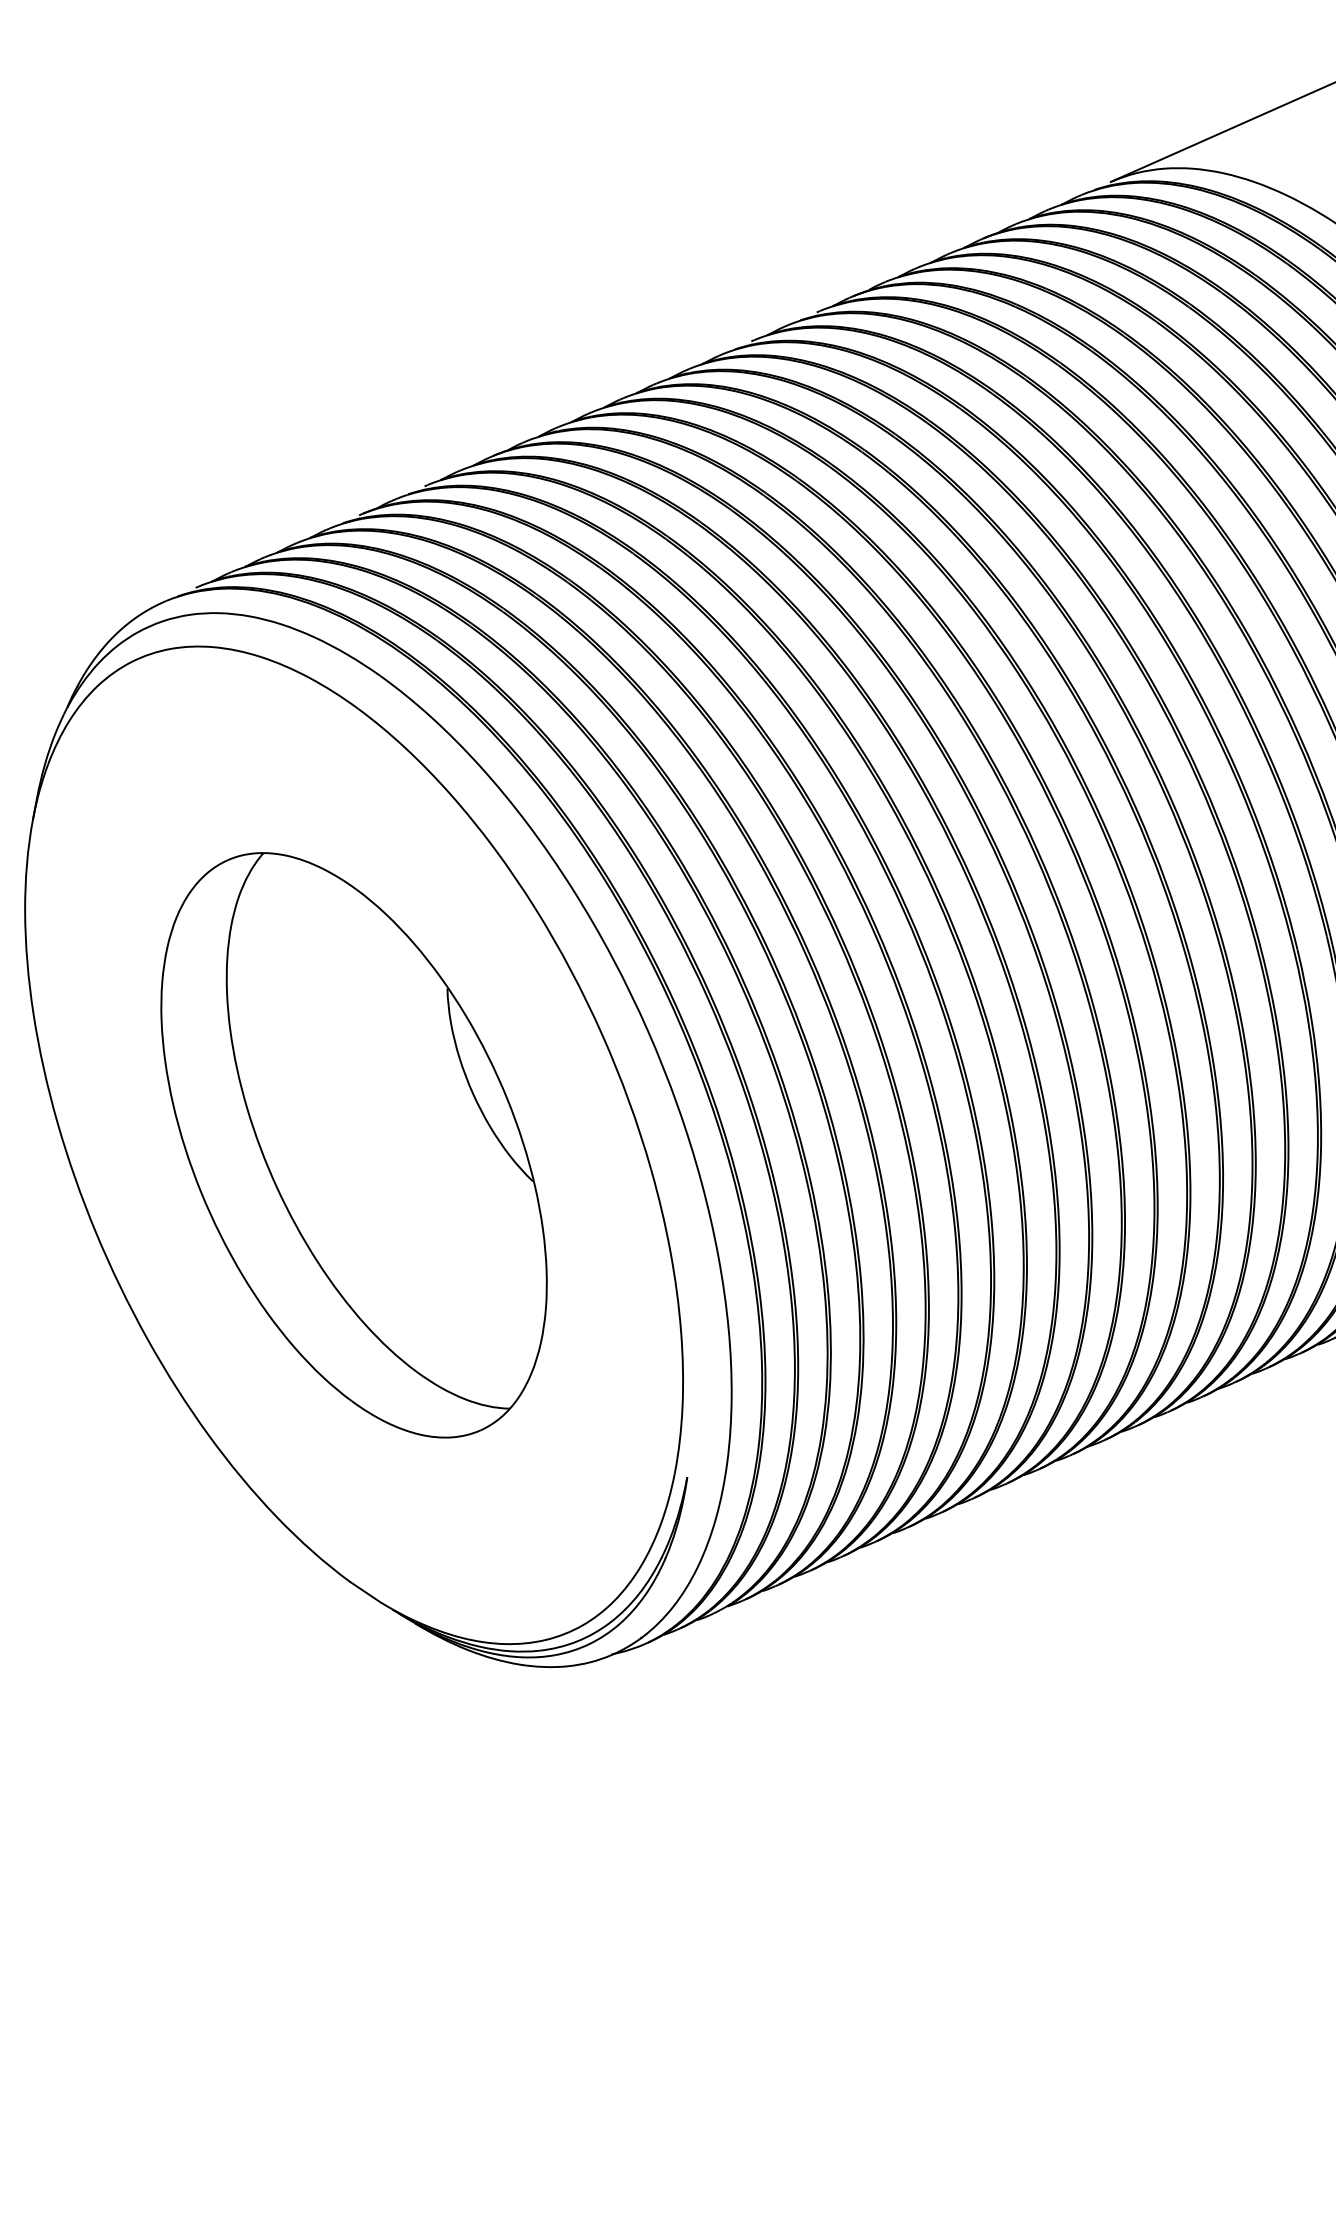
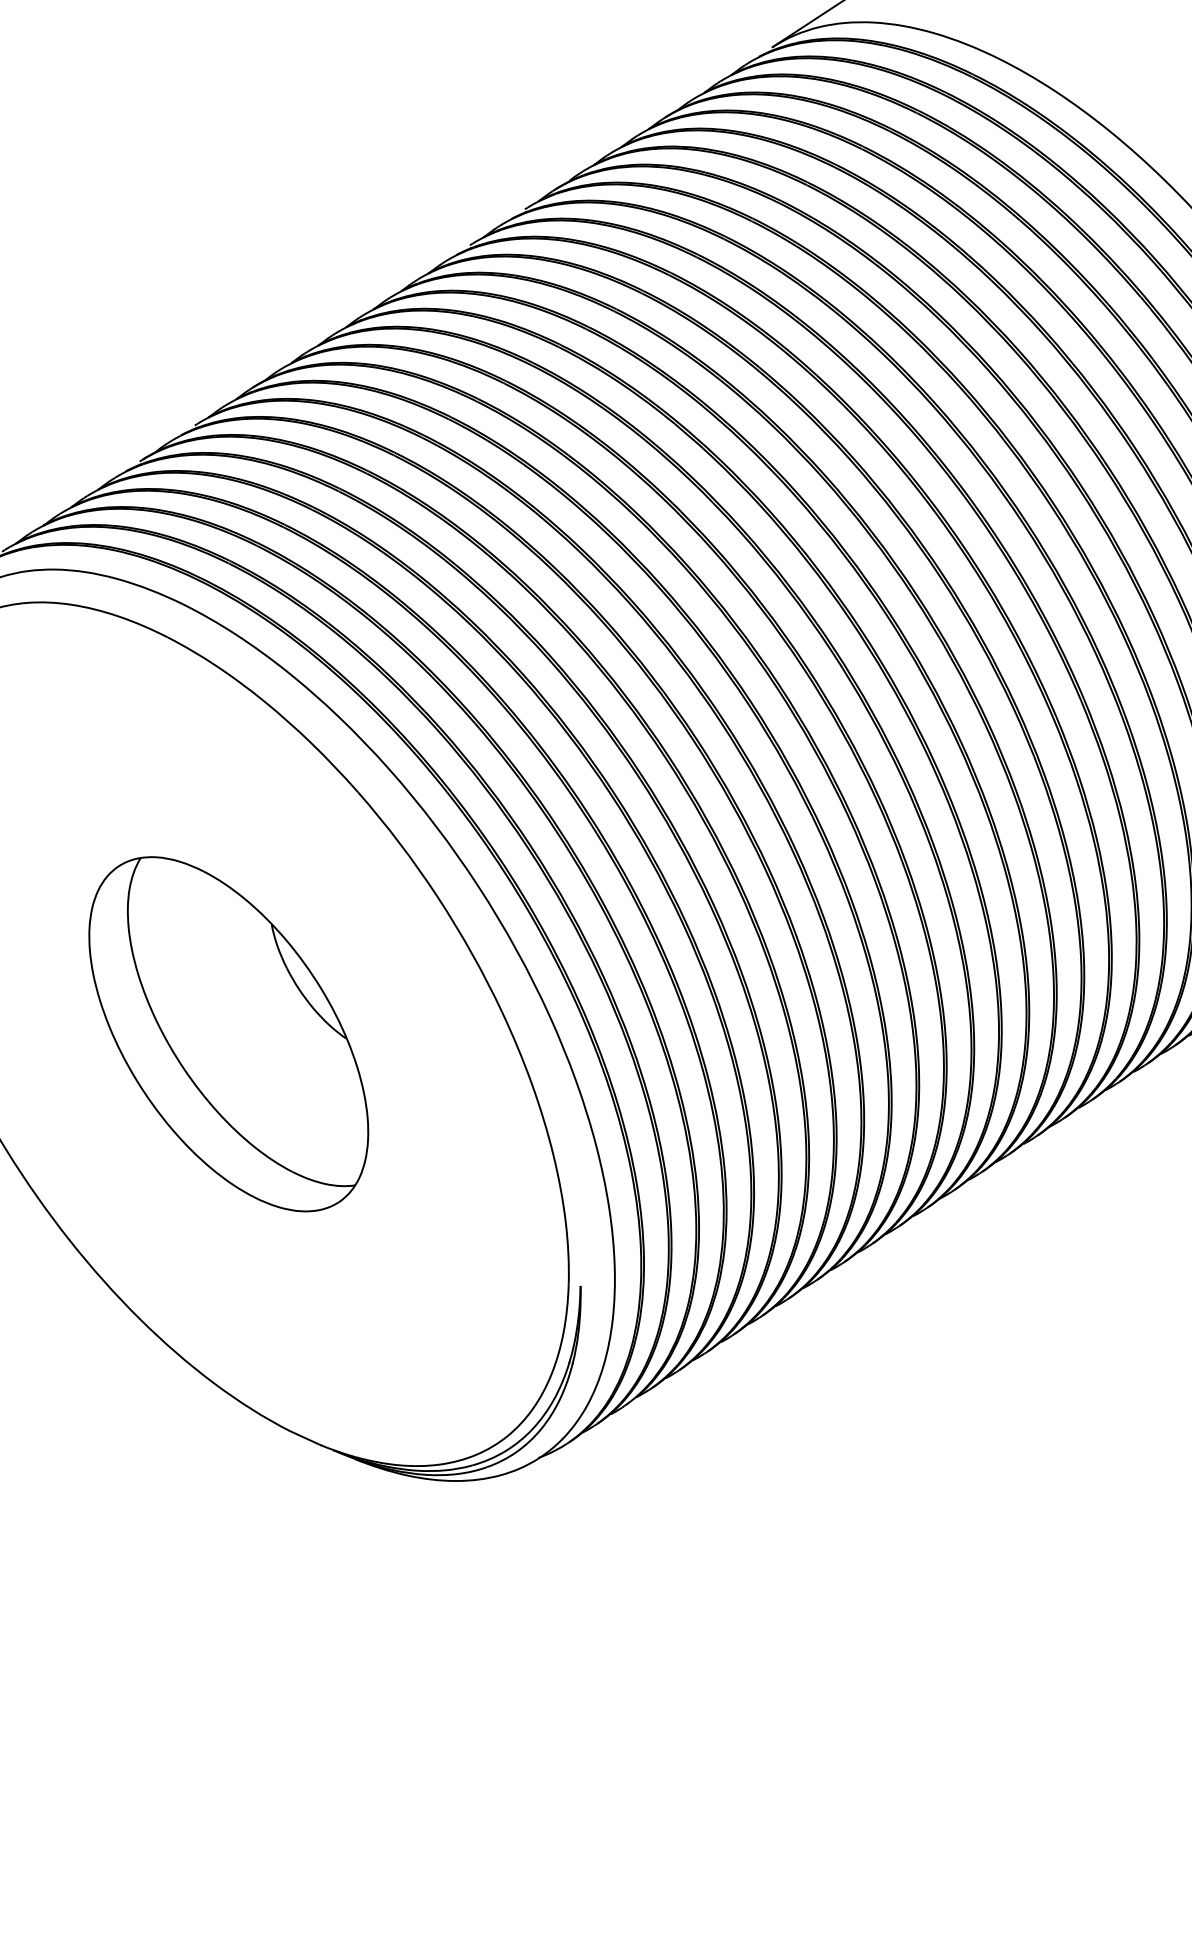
part: (353, 1145) -> (228, 1034), size x0.7

